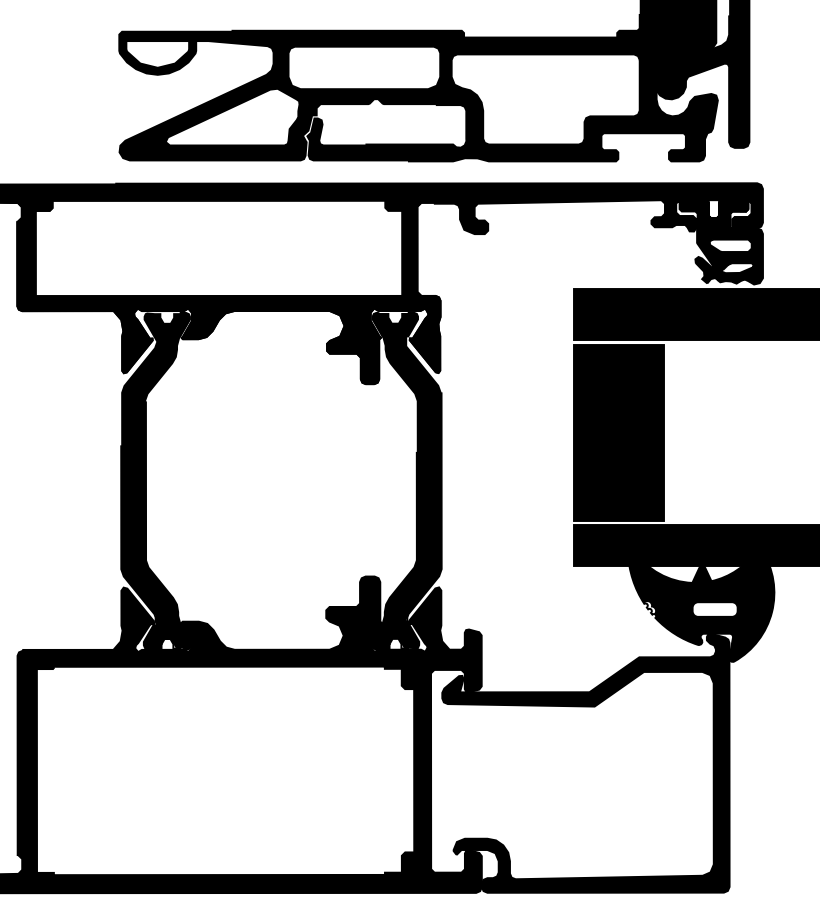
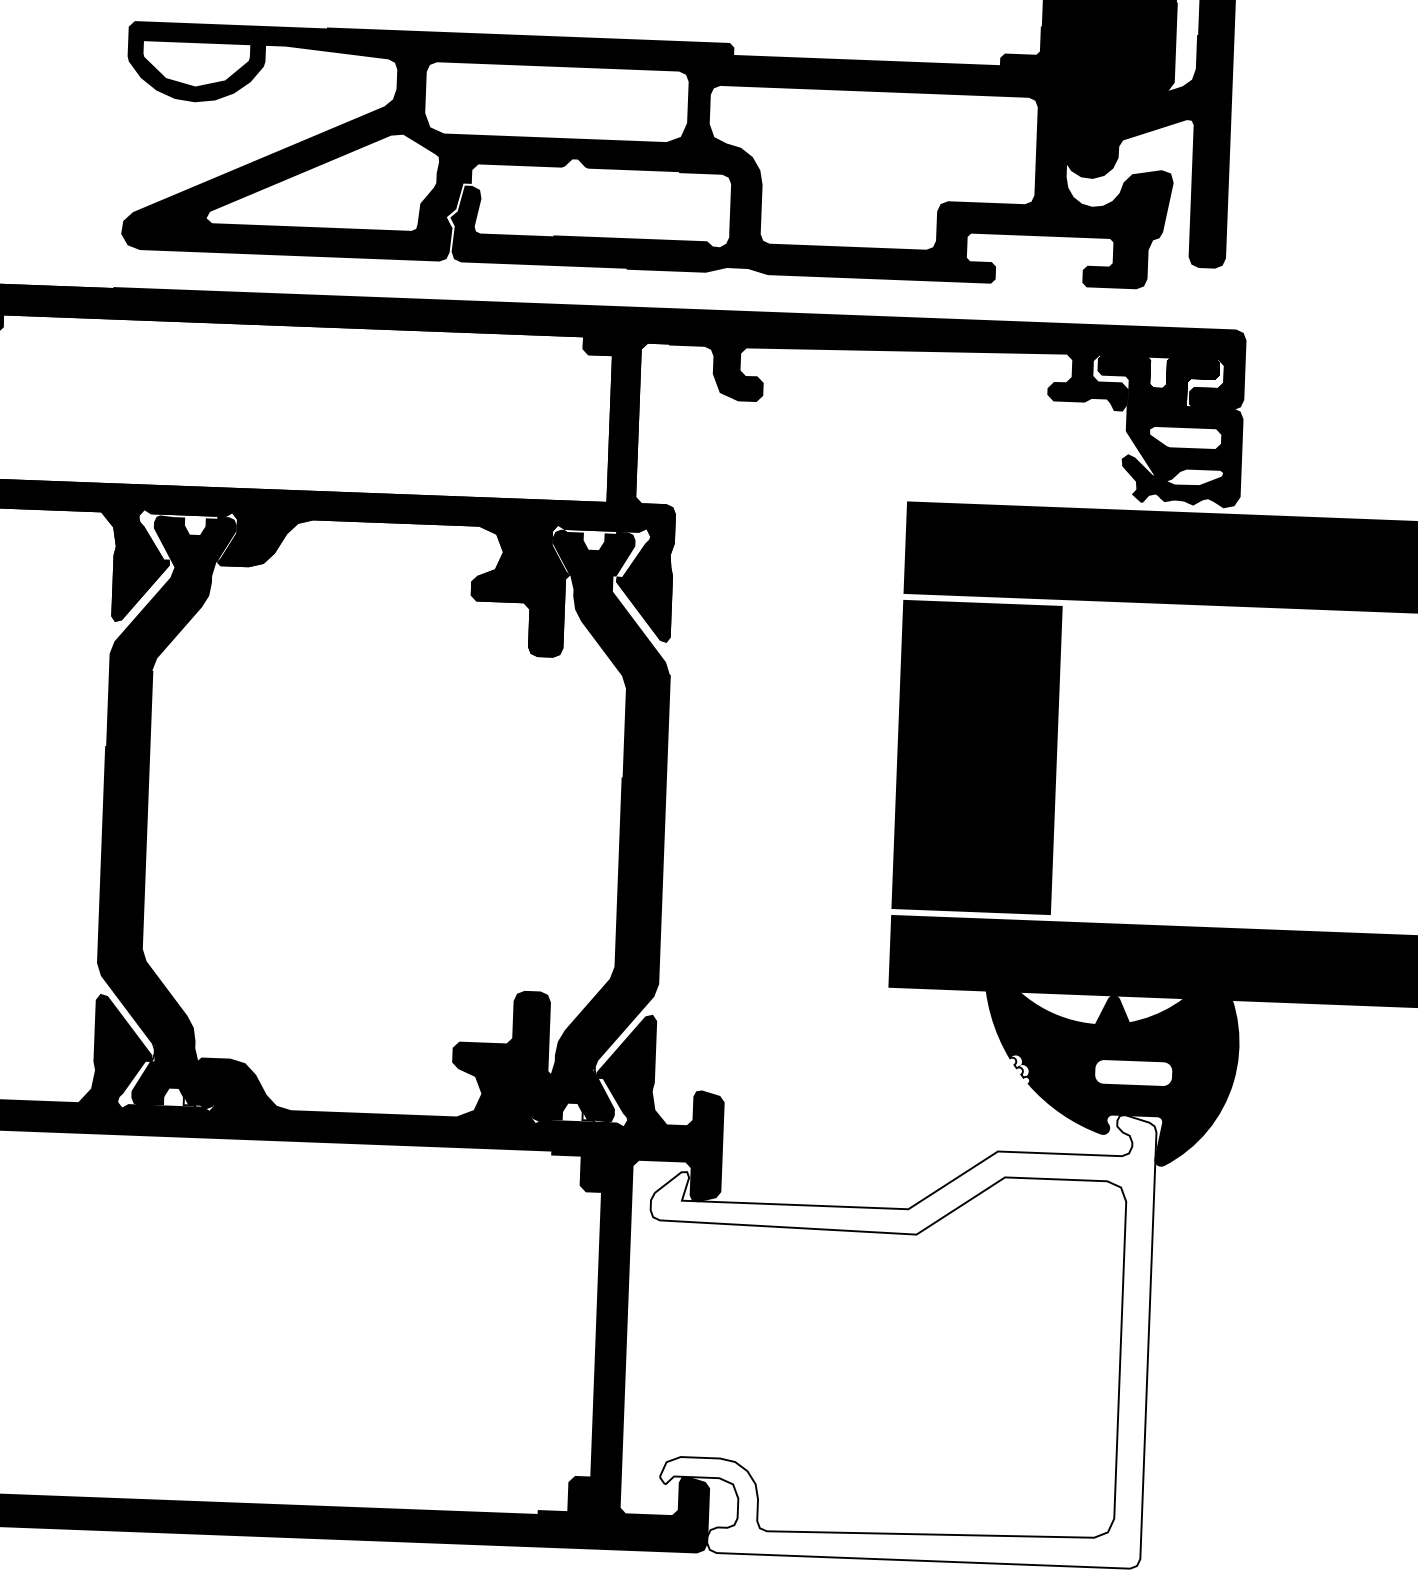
fill: (585, 762) -> (896, 1331), removed

